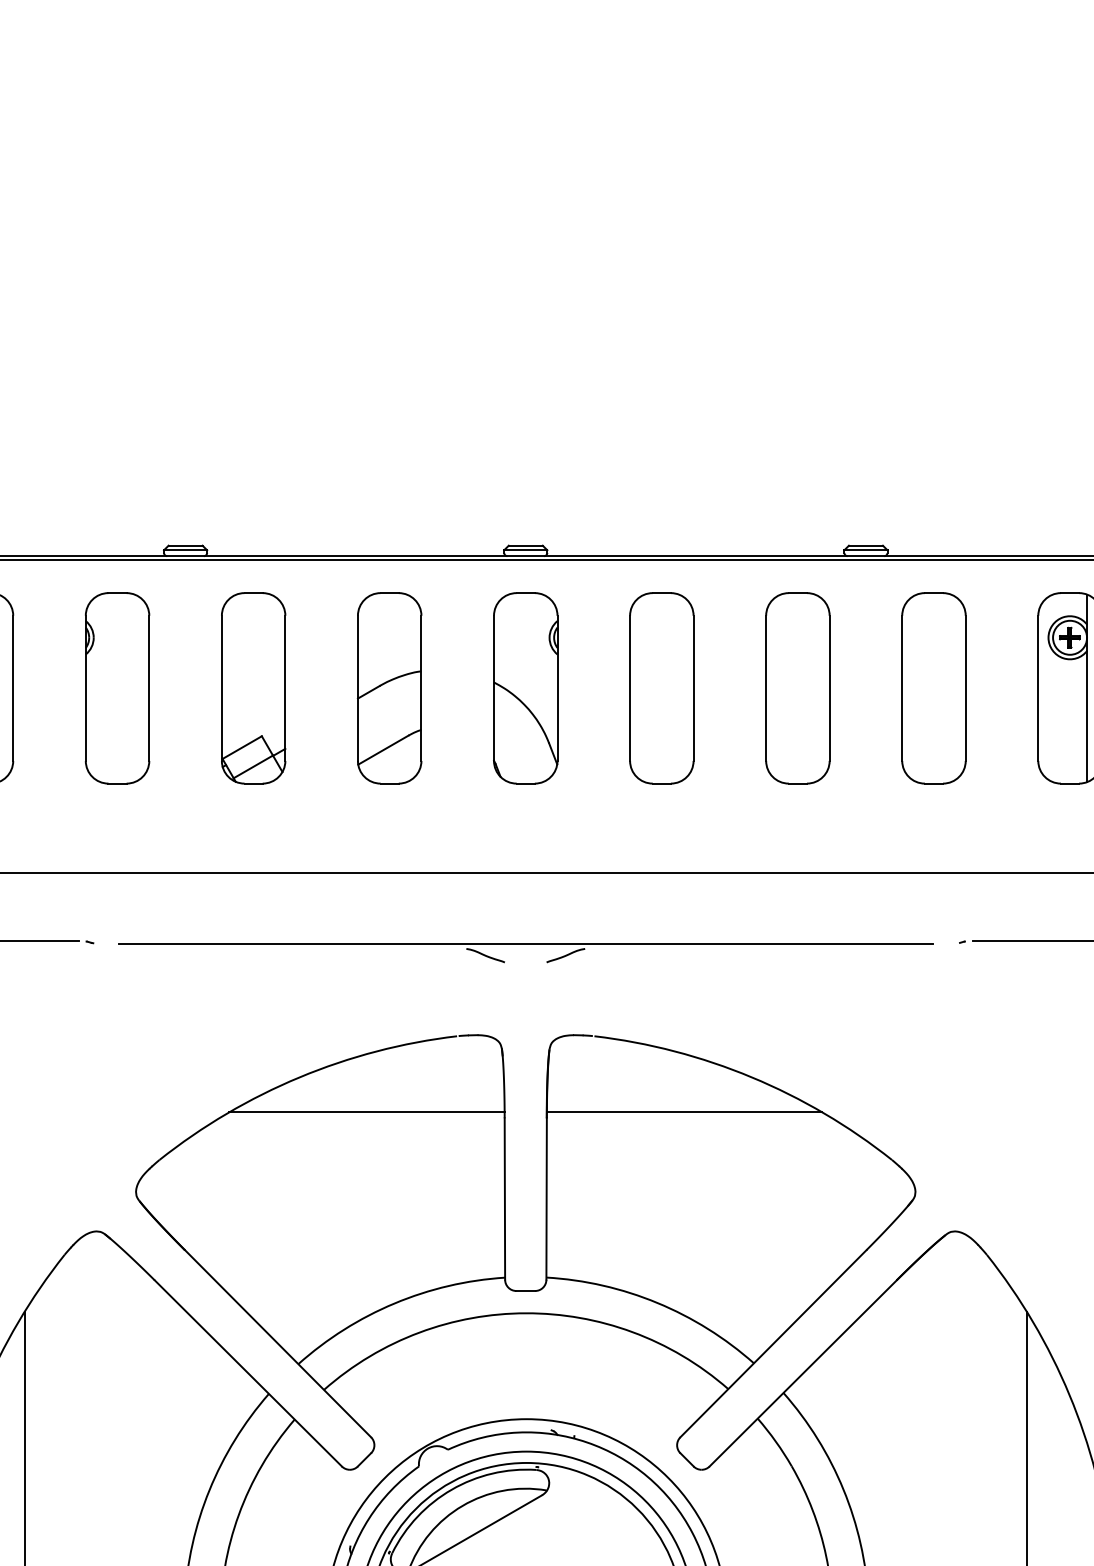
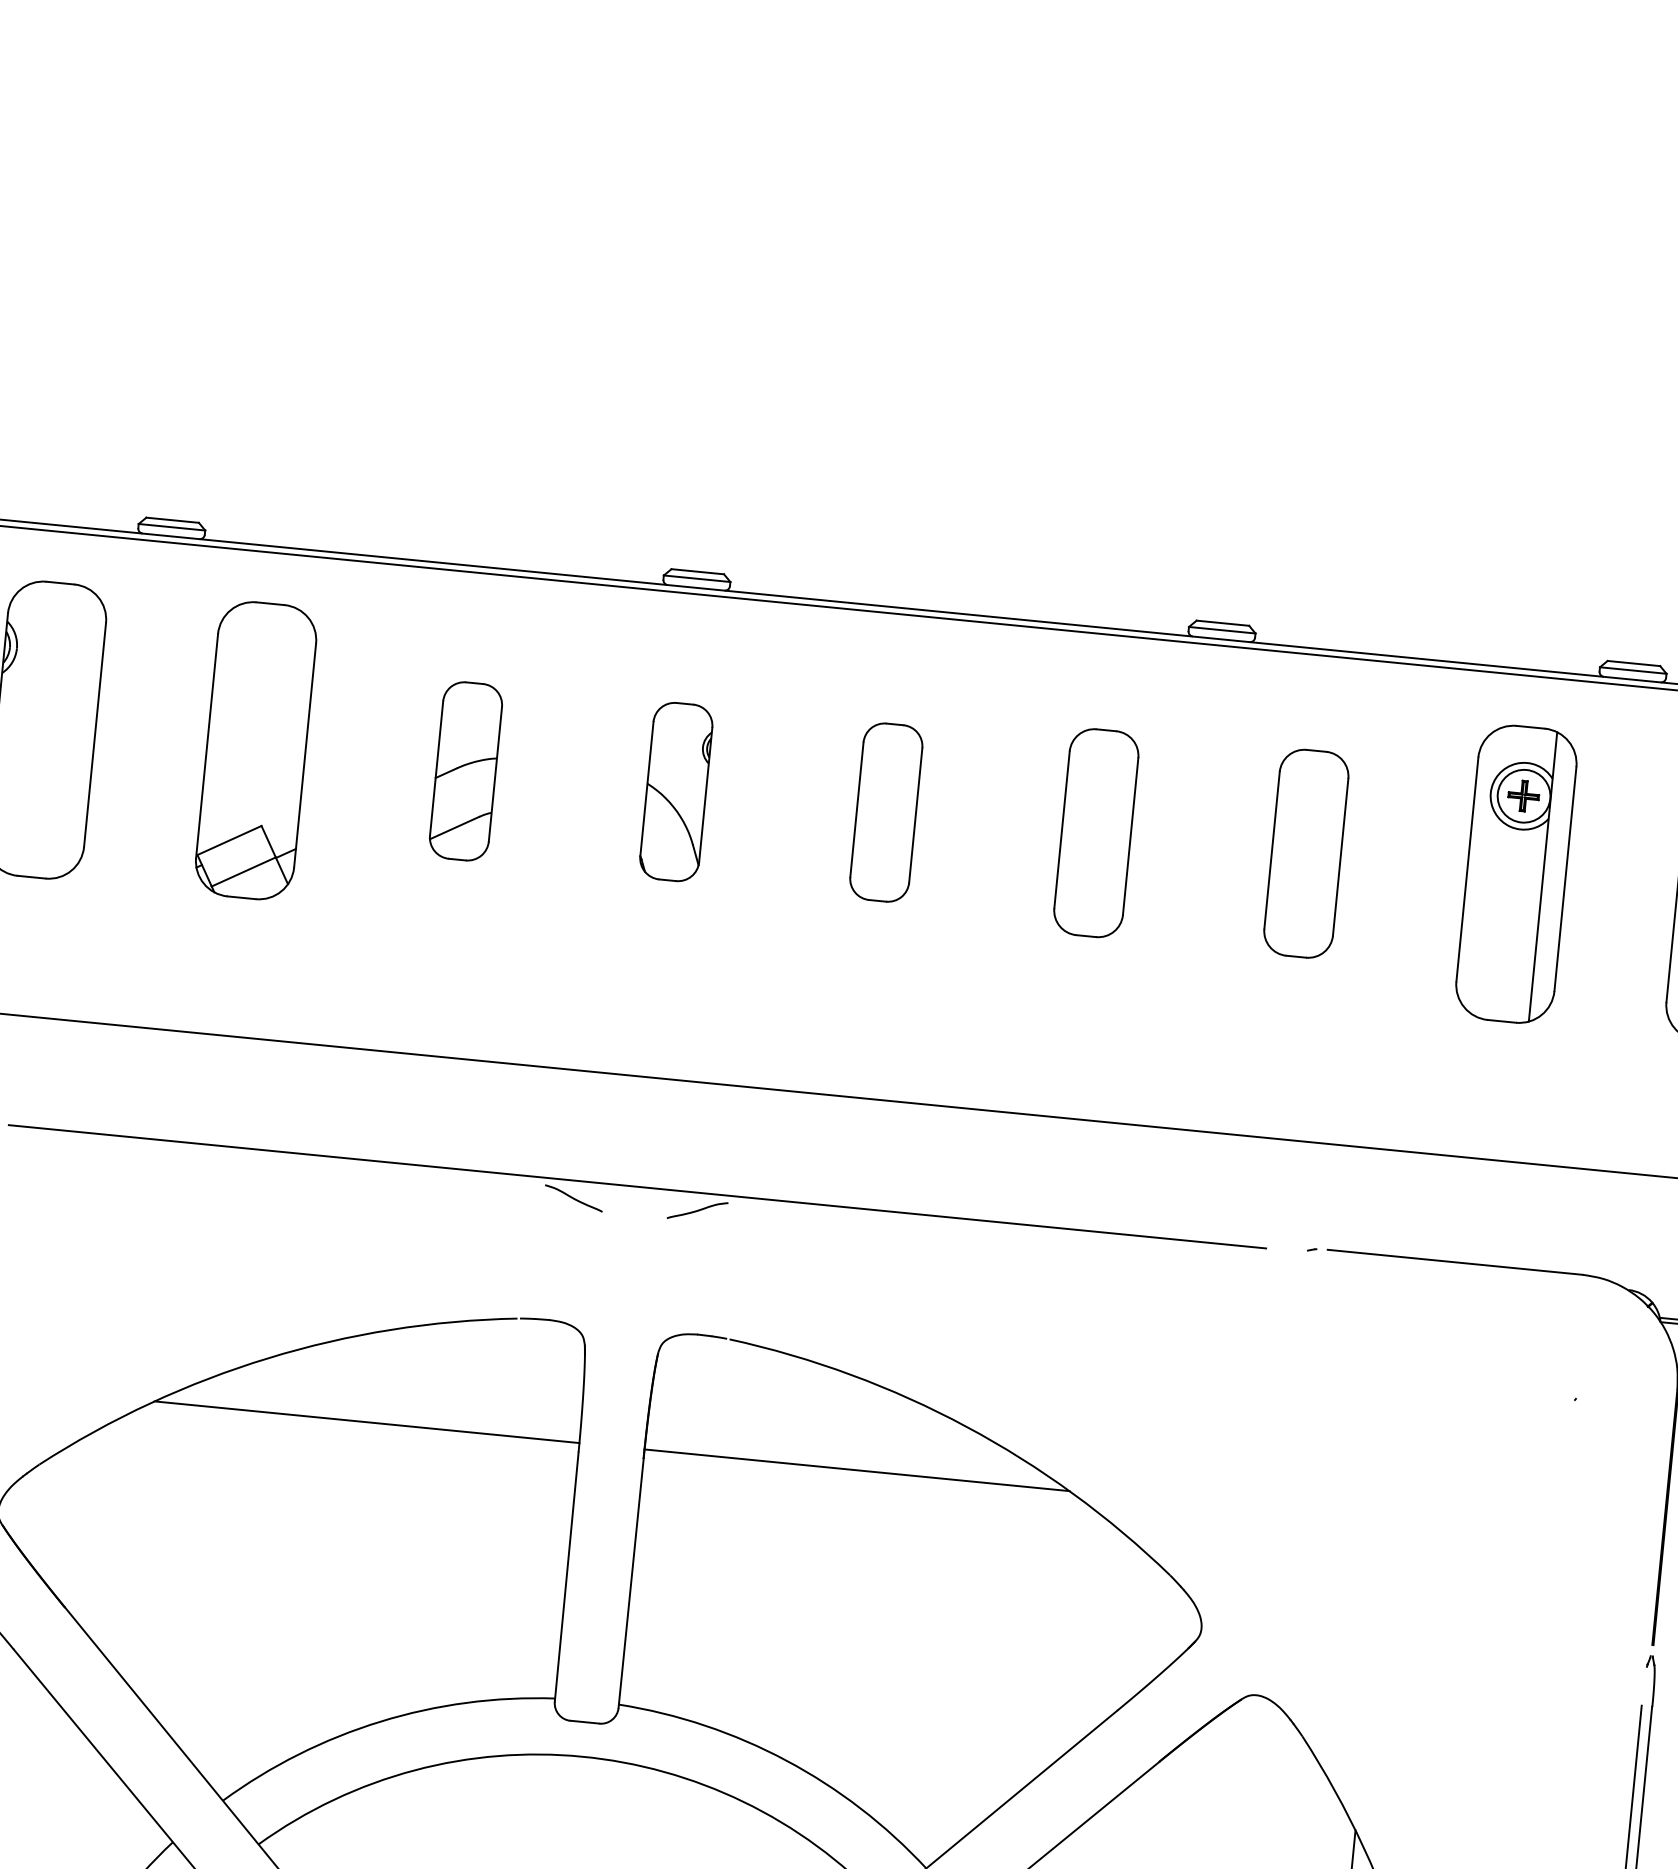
part: (389, 688) -> (465, 771), size x0.6
part: (525, 688) -> (675, 792), size x0.6
part: (661, 688) -> (885, 812), size x0.6
part: (797, 688) -> (1095, 833), size x0.7
part: (933, 688) -> (1305, 853), size x0.7

